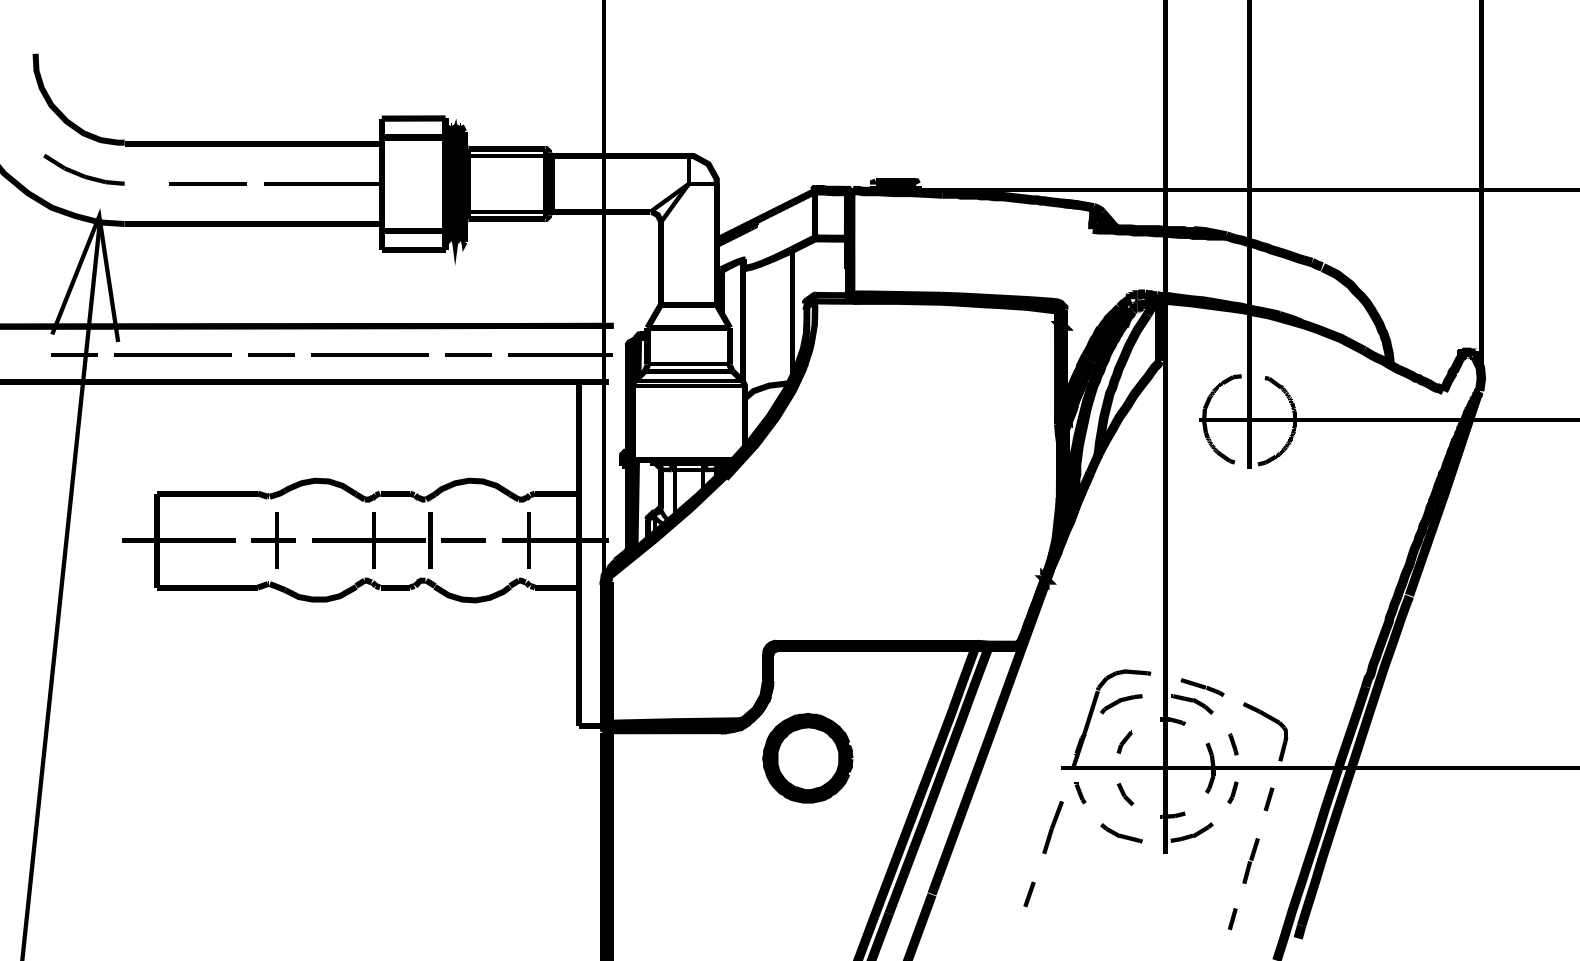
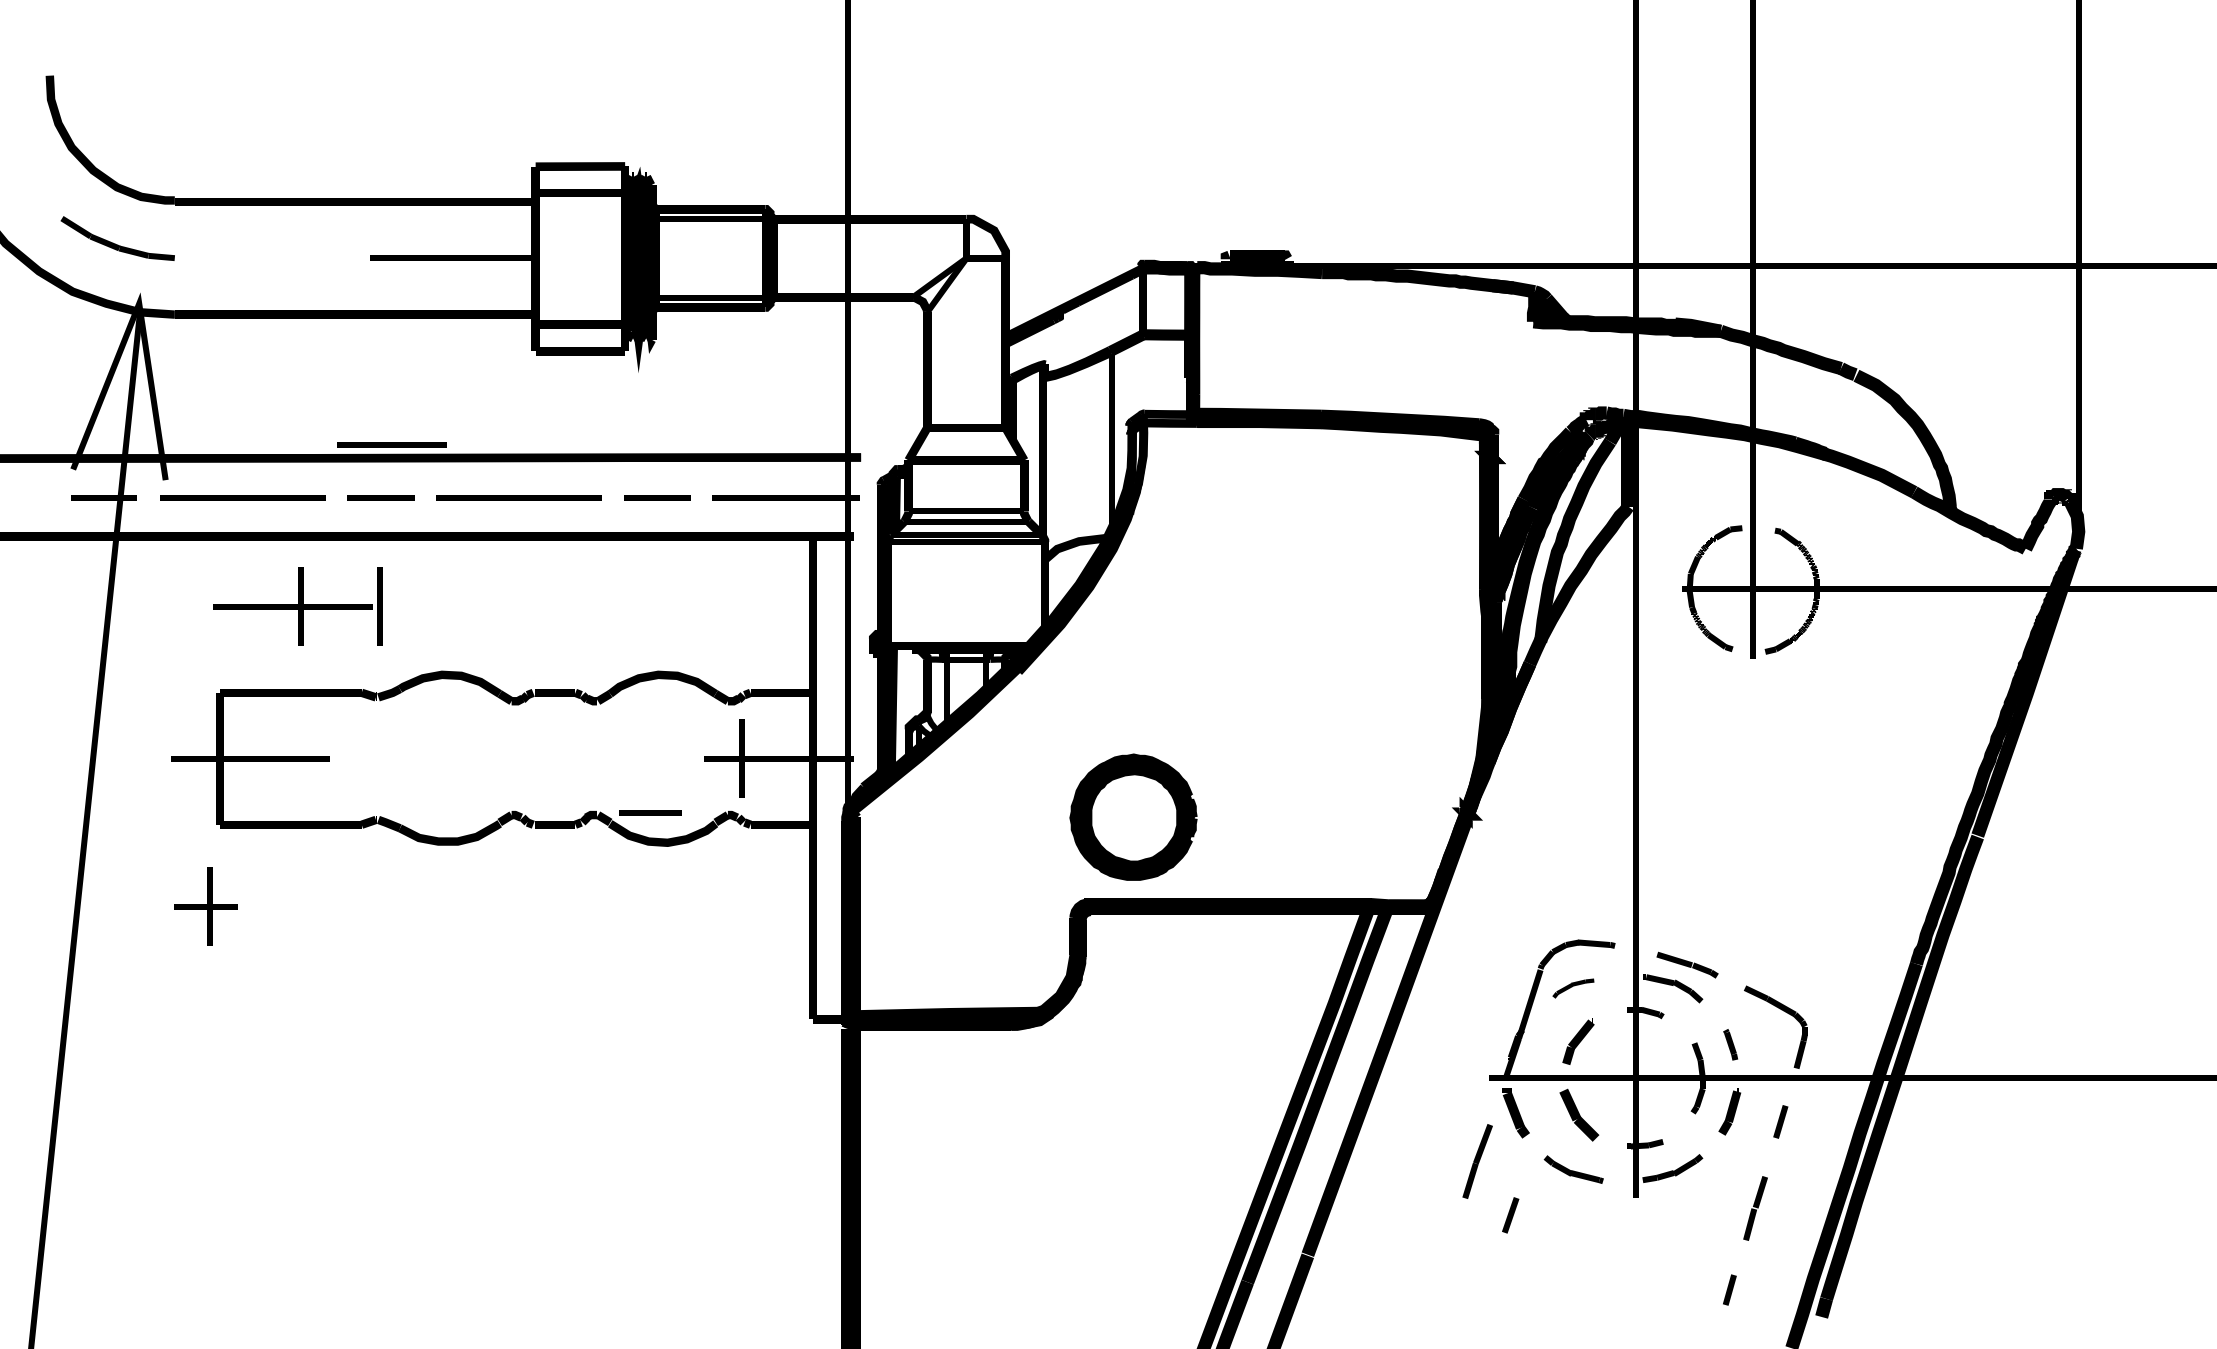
line: (207, 183) -> (391, 444), moved
part: (273, 540) -> (205, 906), moved
part: (371, 540) -> (297, 606), moved
line: (463, 540) -> (650, 812), moved
part: (1121, 704) -> (1573, 988), size x0.7
part: (1124, 742) -> (1577, 1041), size x1.4
part: (807, 757) -> (1133, 816), moved
part: (1233, 791) -> (1730, 1111), size x1.4
part: (1080, 793) -> (1516, 1113), size x1.6
part: (1125, 794) -> (1579, 1114), size x1.6
line: (1029, 894) -> (1510, 1215), moved

